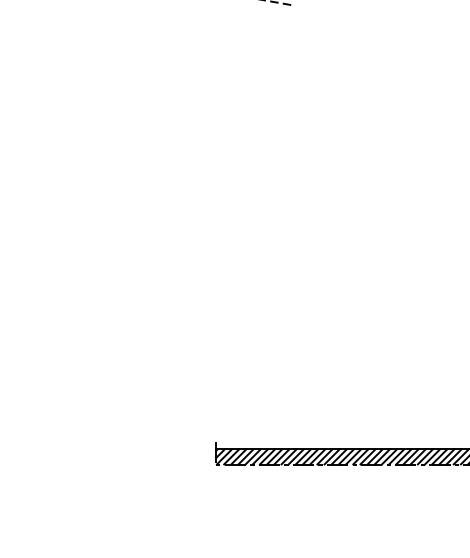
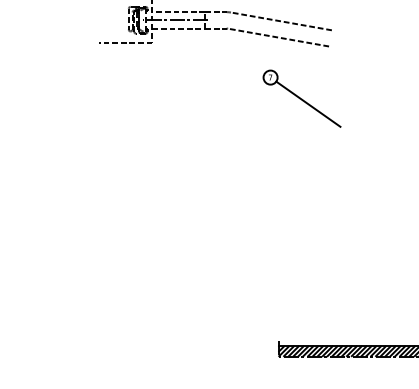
part: (250, 82) -> (301, 98), added

